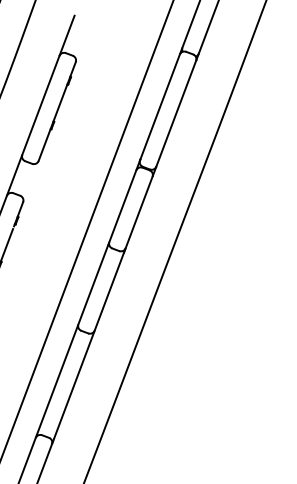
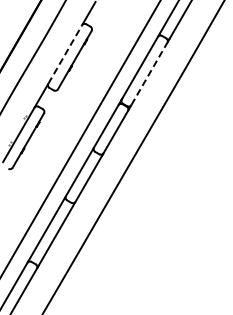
line: (41, 105) -> (65, 54), solid -> dashed
line: (176, 113) -> (149, 73), solid -> dashed

